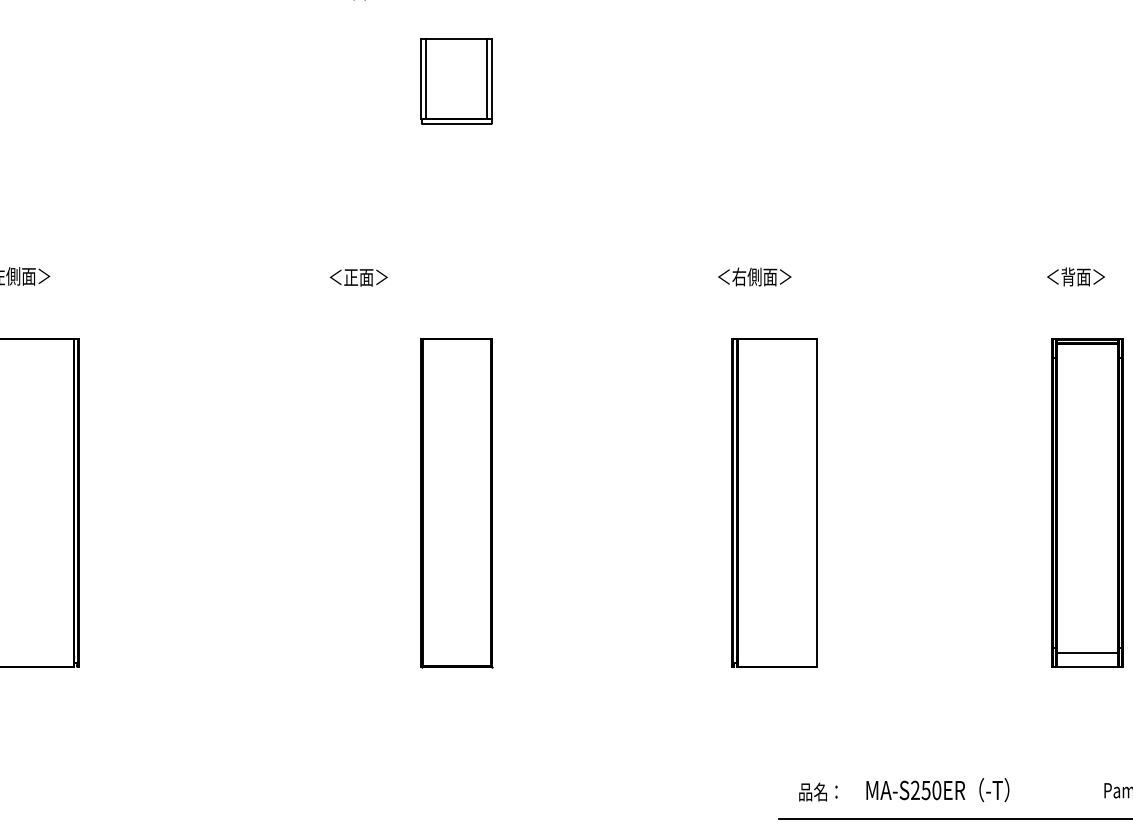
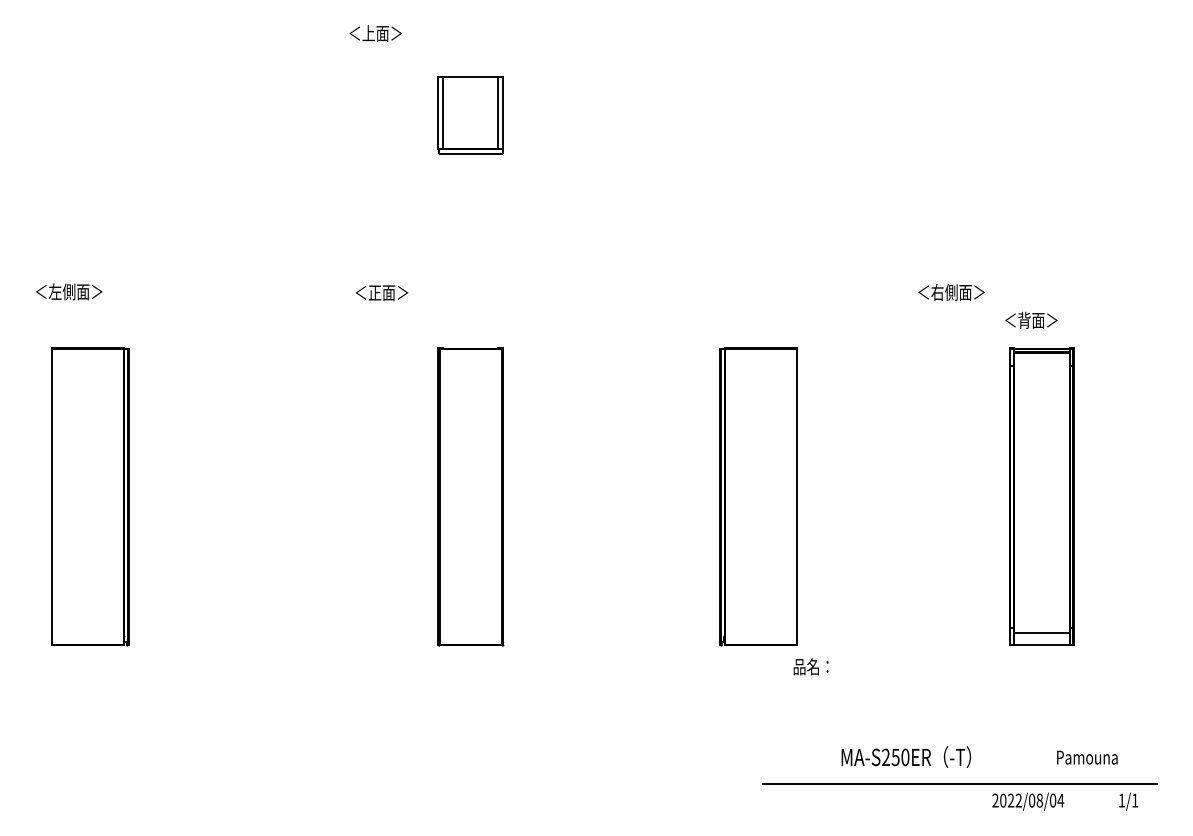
text: (1076, 275) -> (1031, 319), moved
text: (754, 277) -> (951, 292), moved
text: (817, 791) -> (810, 666), moved

